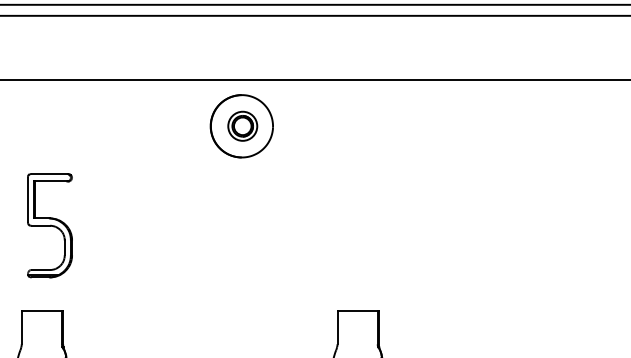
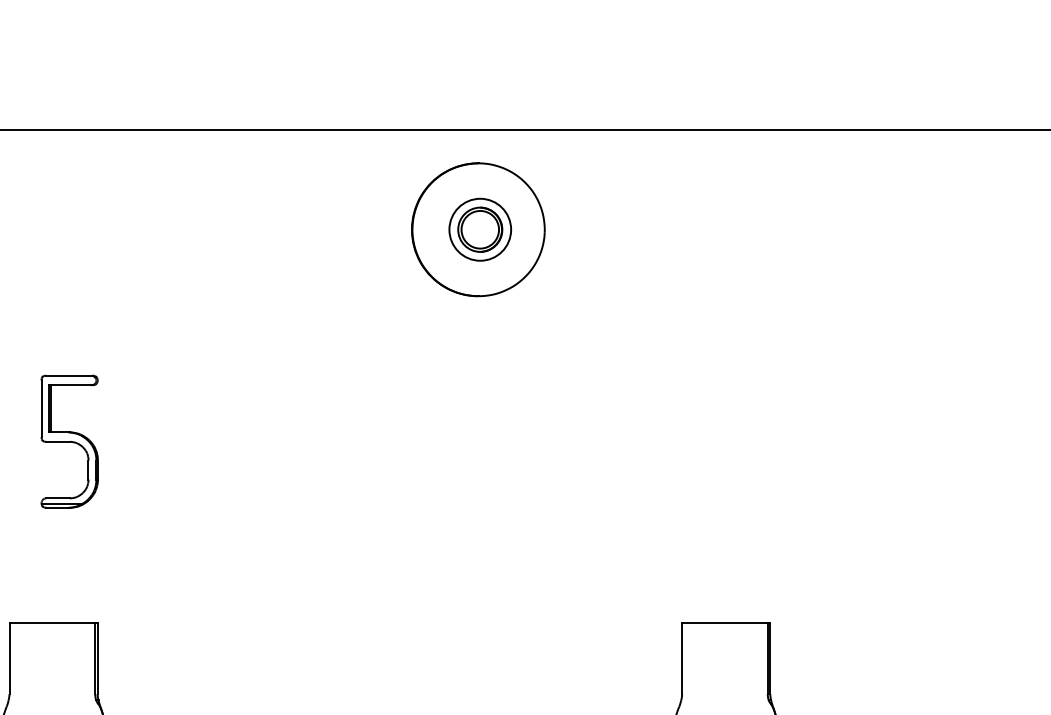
part: (49, 225) -> (68, 441), size x0.6

